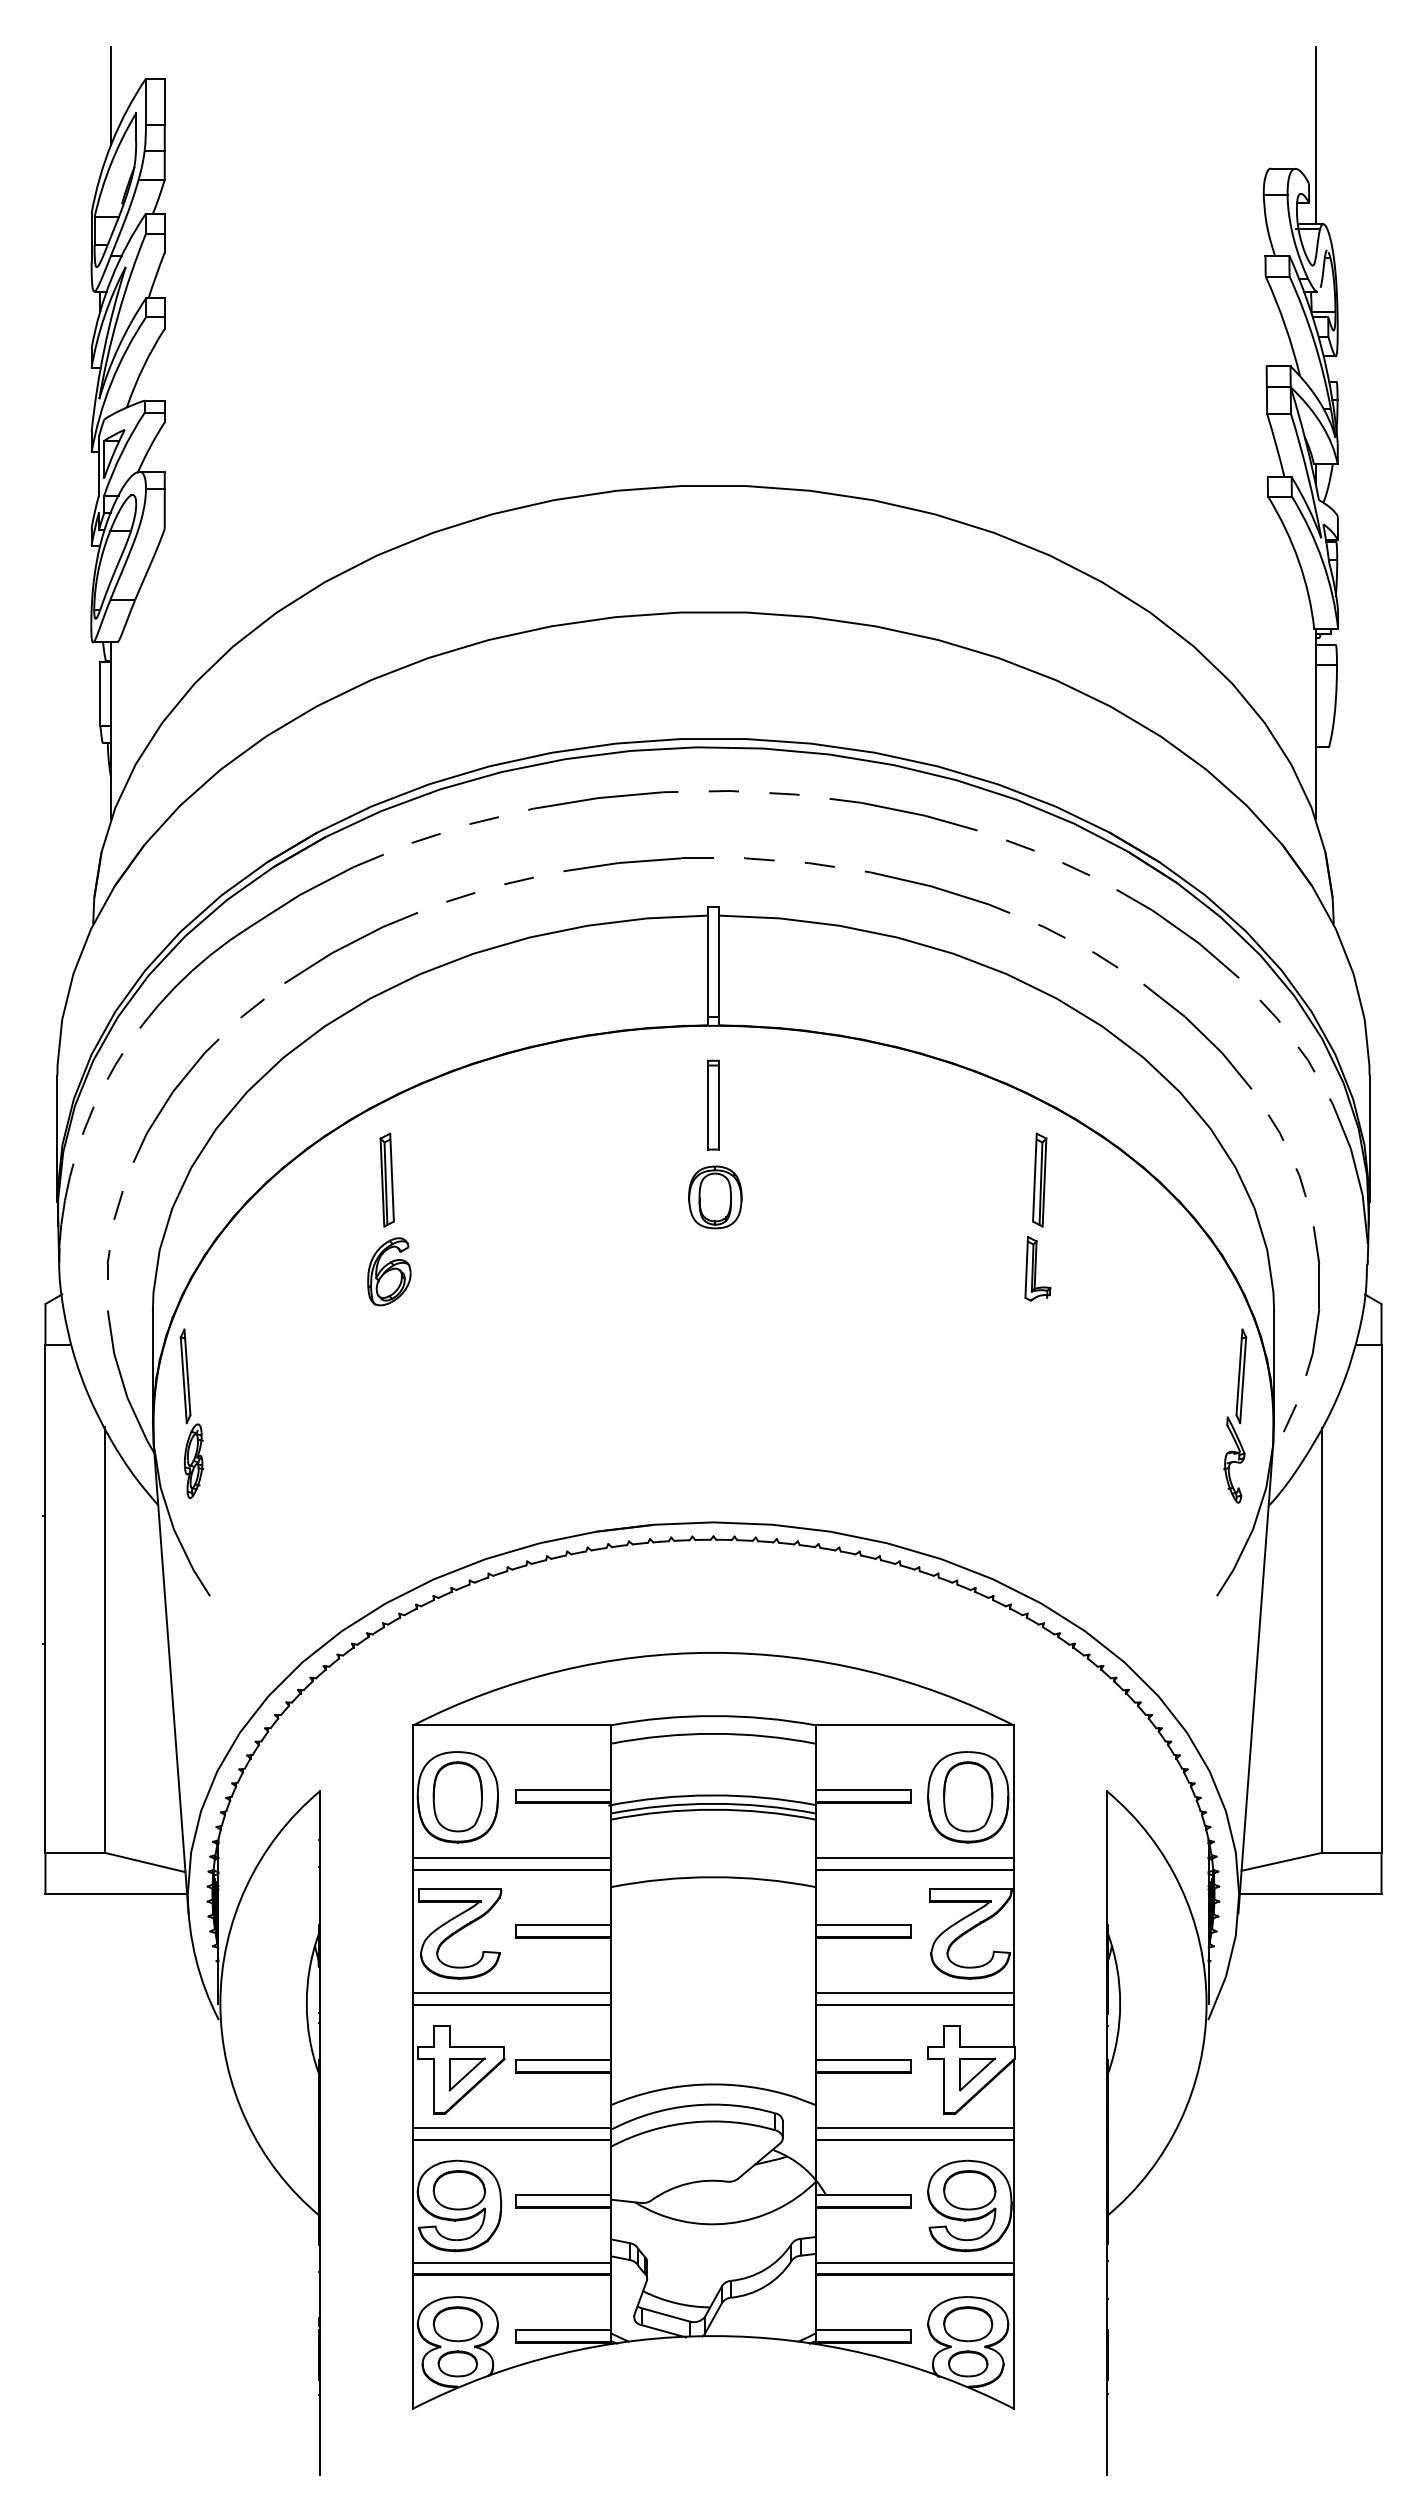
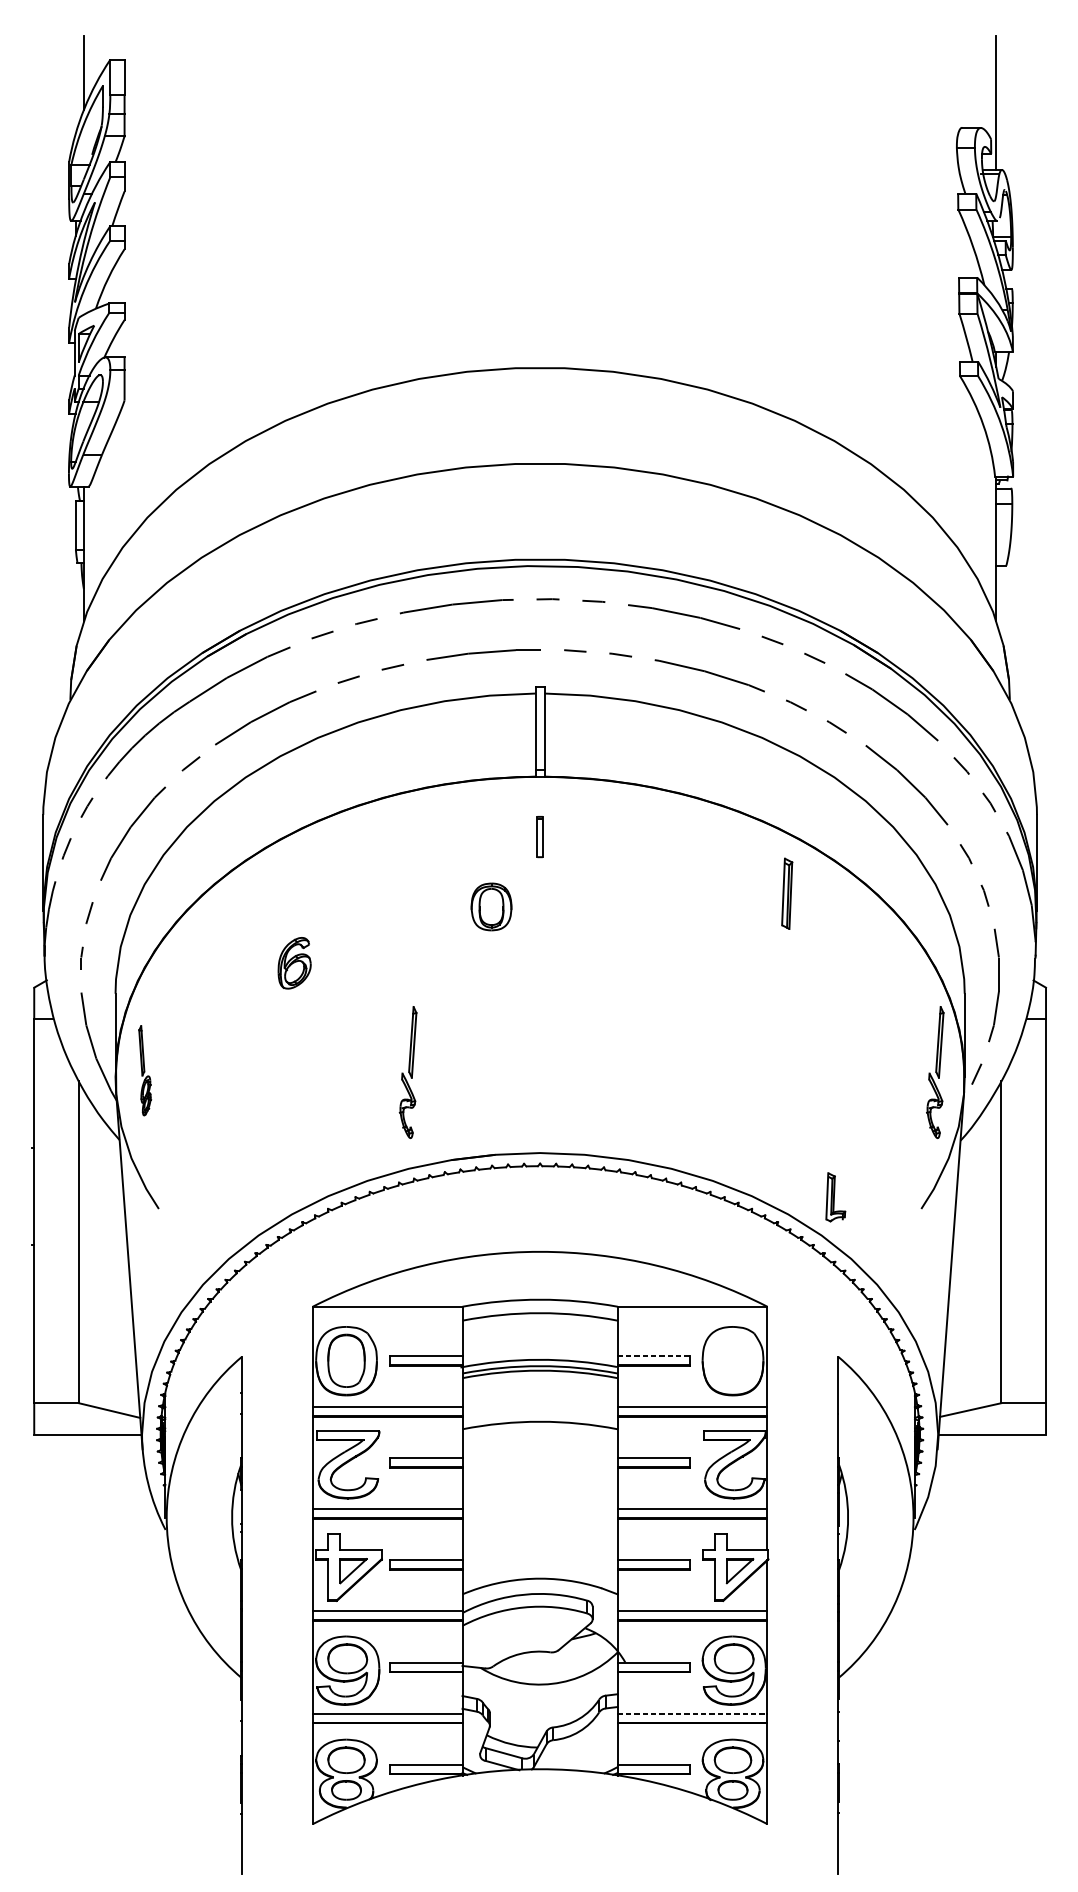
part: (713, 1104) -> (540, 836), size x0.6
part: (386, 1179) -> (292, 893), removed
part: (715, 1197) -> (491, 906), moved
part: (1037, 1268) -> (835, 1197), moved
part: (191, 1413) -> (144, 1070), size x0.7
part: (539, 1415) -> (408, 1072), added
line: (863, 1790) -> (653, 1356), solid -> dashed
part: (968, 1796) -> (733, 1360), removed
line: (914, 2262) -> (692, 1713), solid -> dashed

